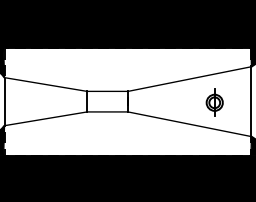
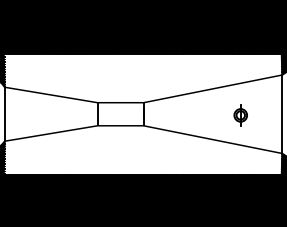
part: (214, 102) -> (240, 115), size x0.7

